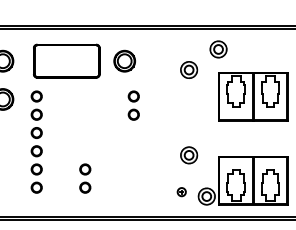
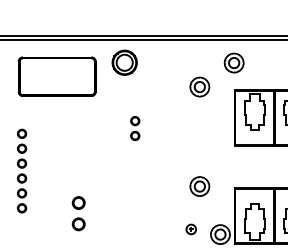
part: (124, 60) -> (124, 61), moved
part: (133, 105) -> (134, 128), size x0.7
part: (36, 141) -> (21, 170), size x0.7

